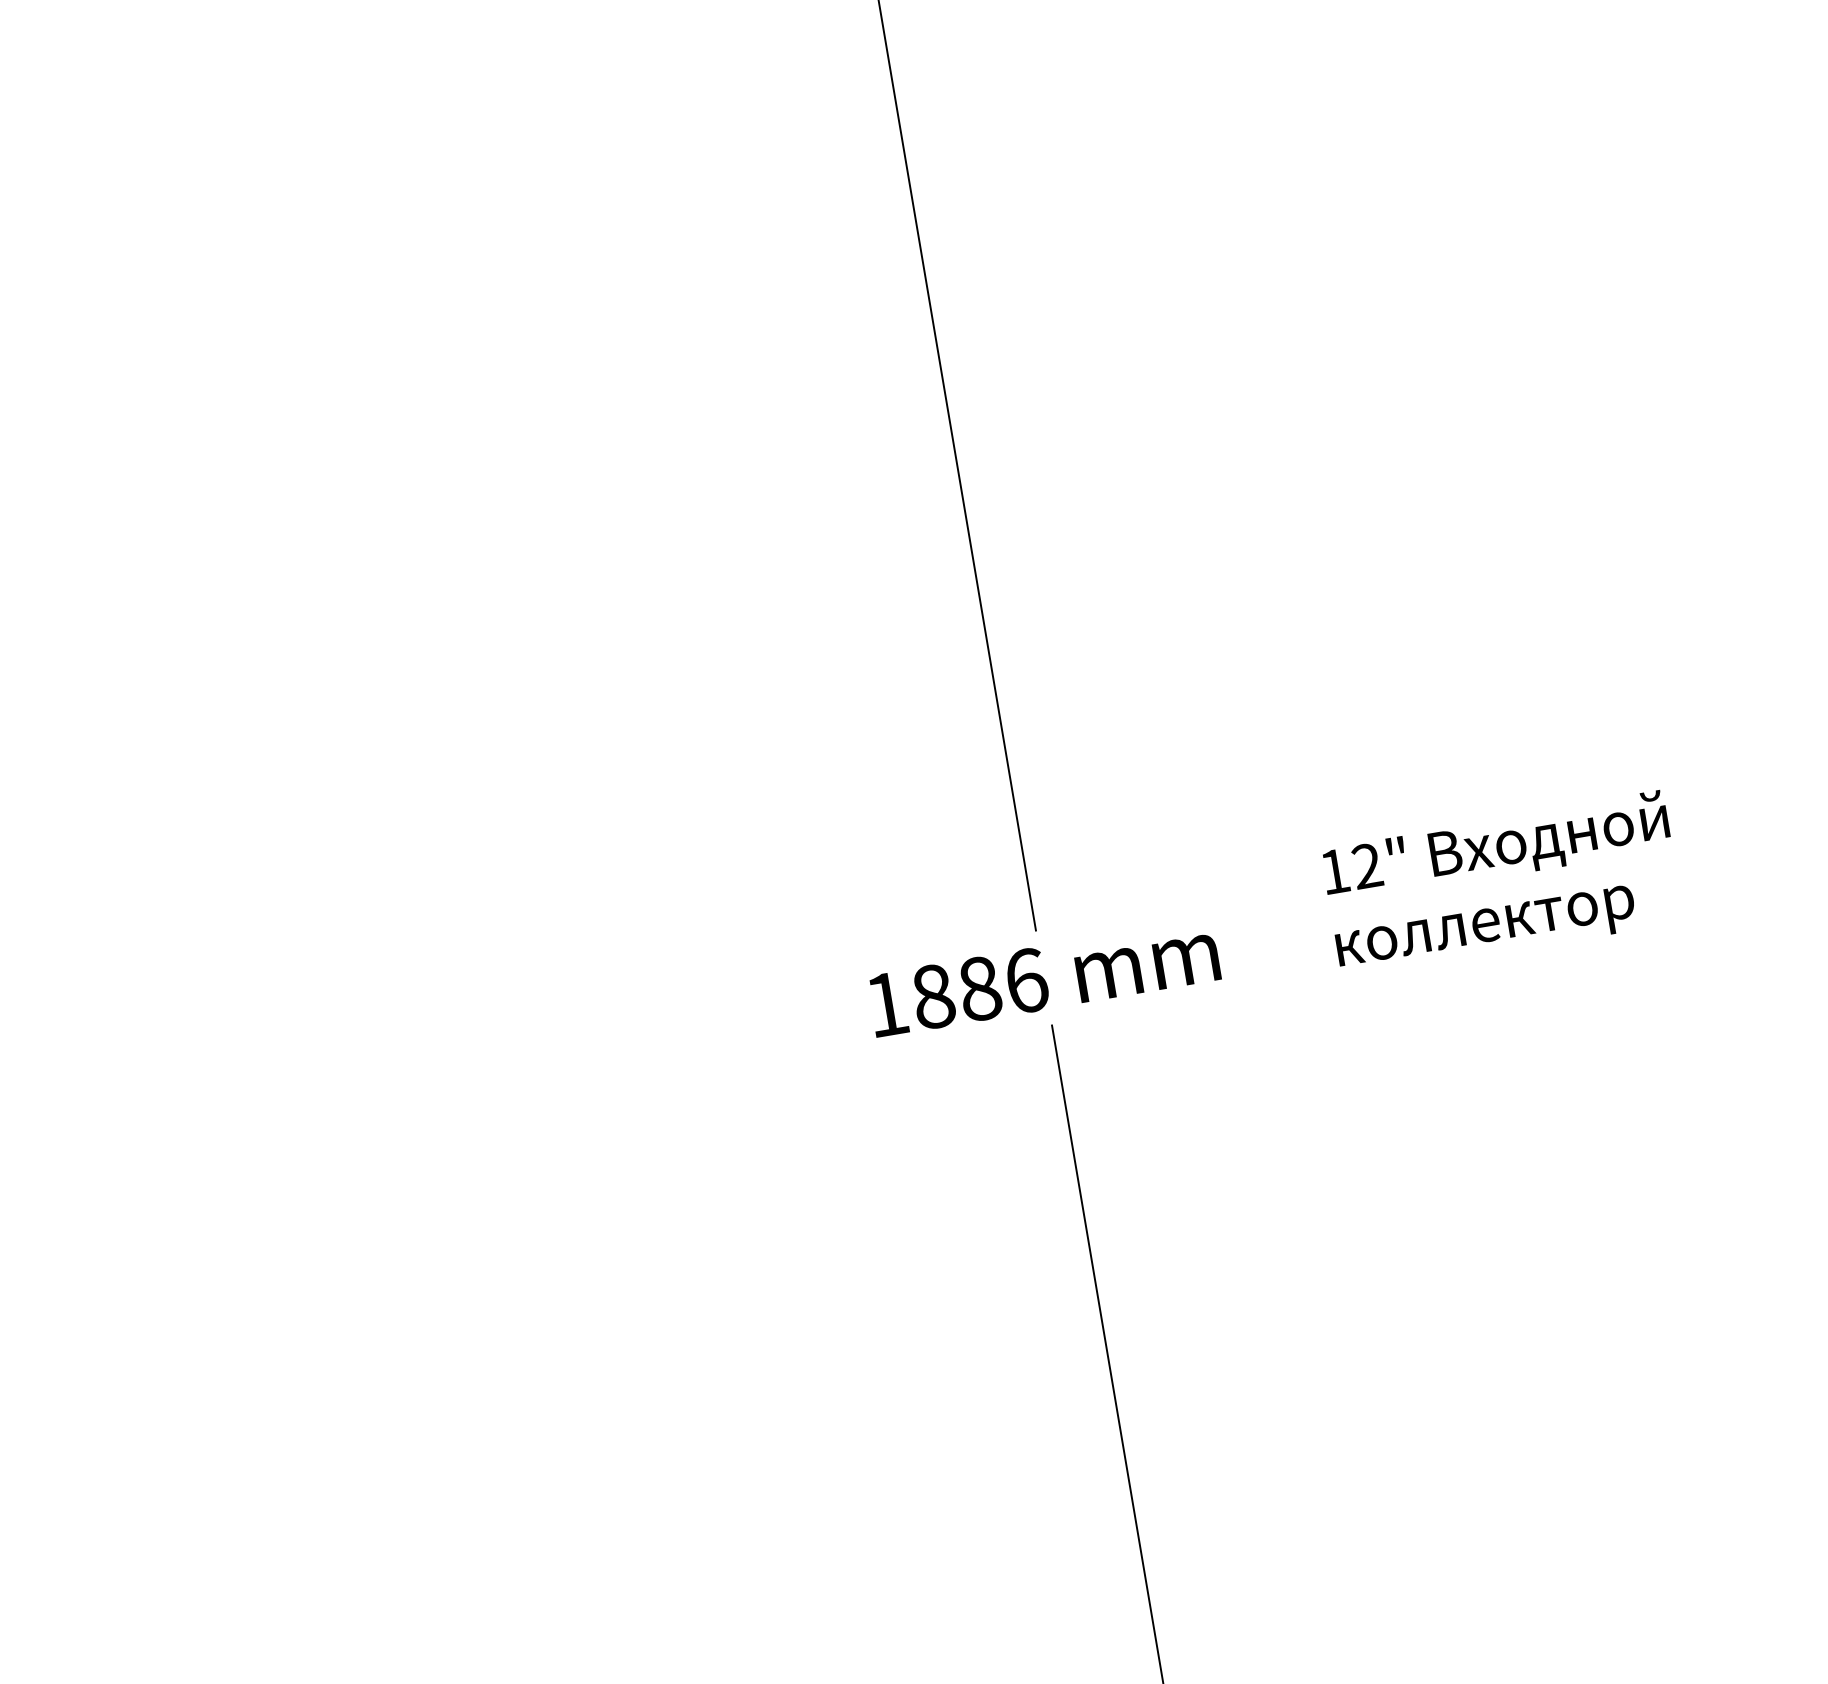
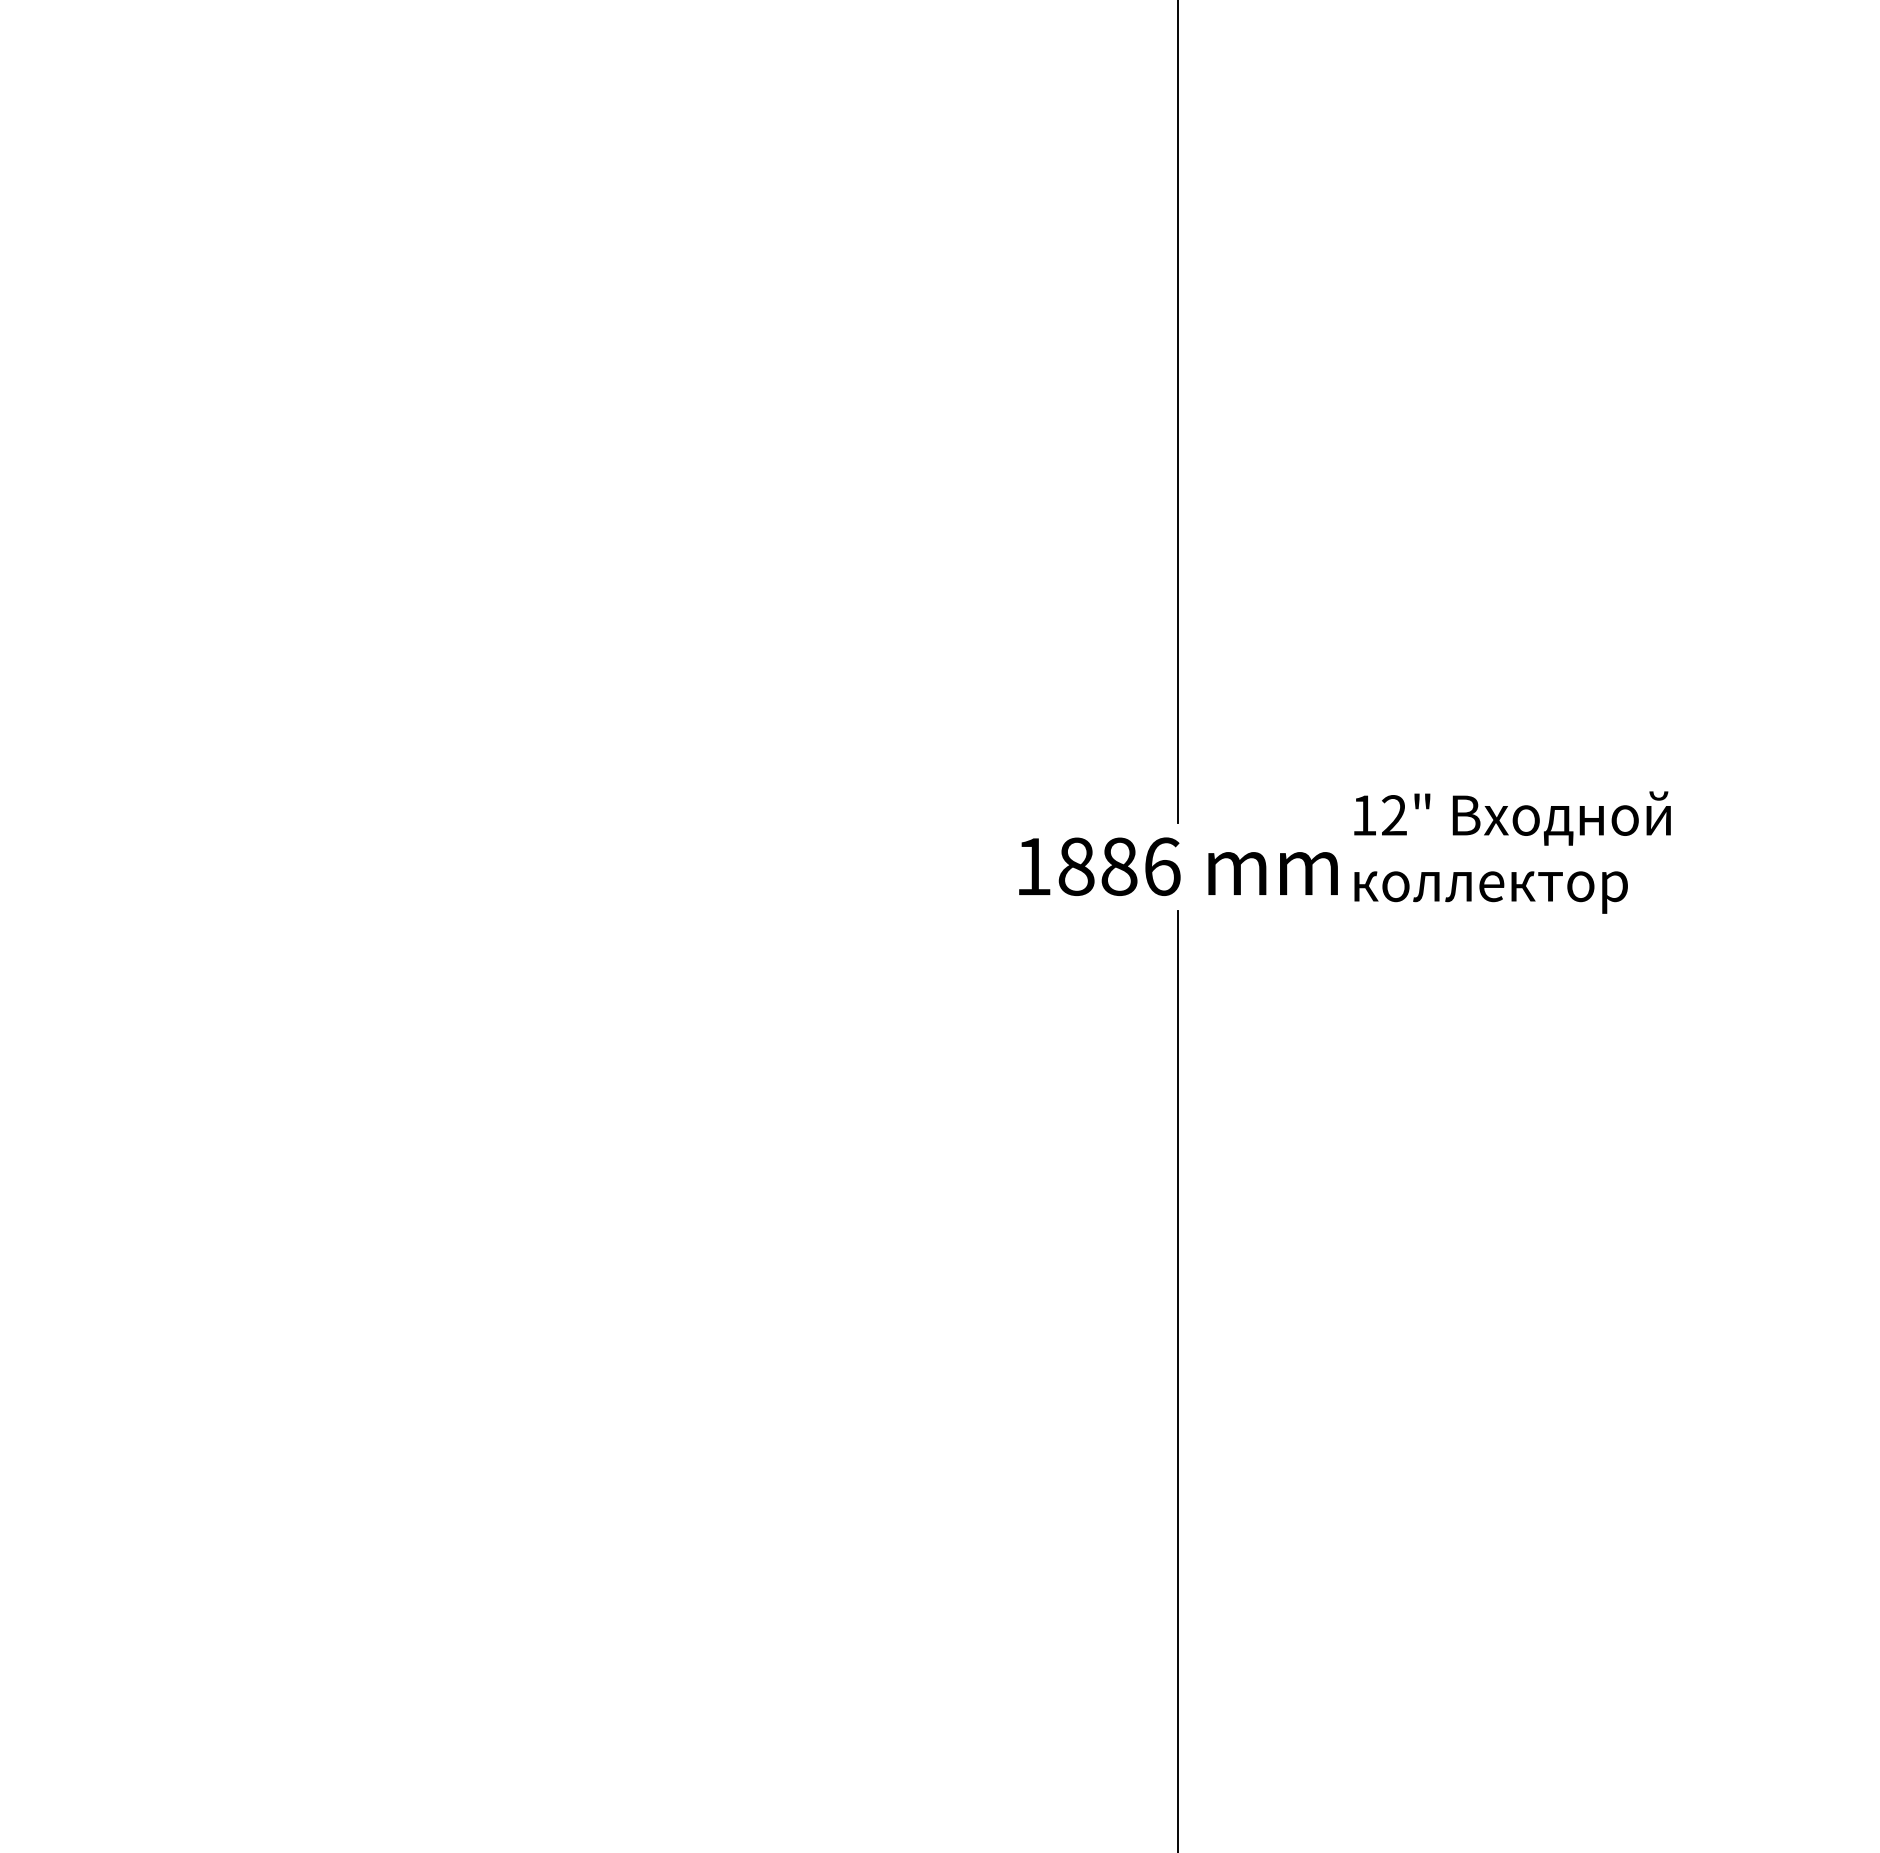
text: (1502, 884) -> (1512, 852), moved

